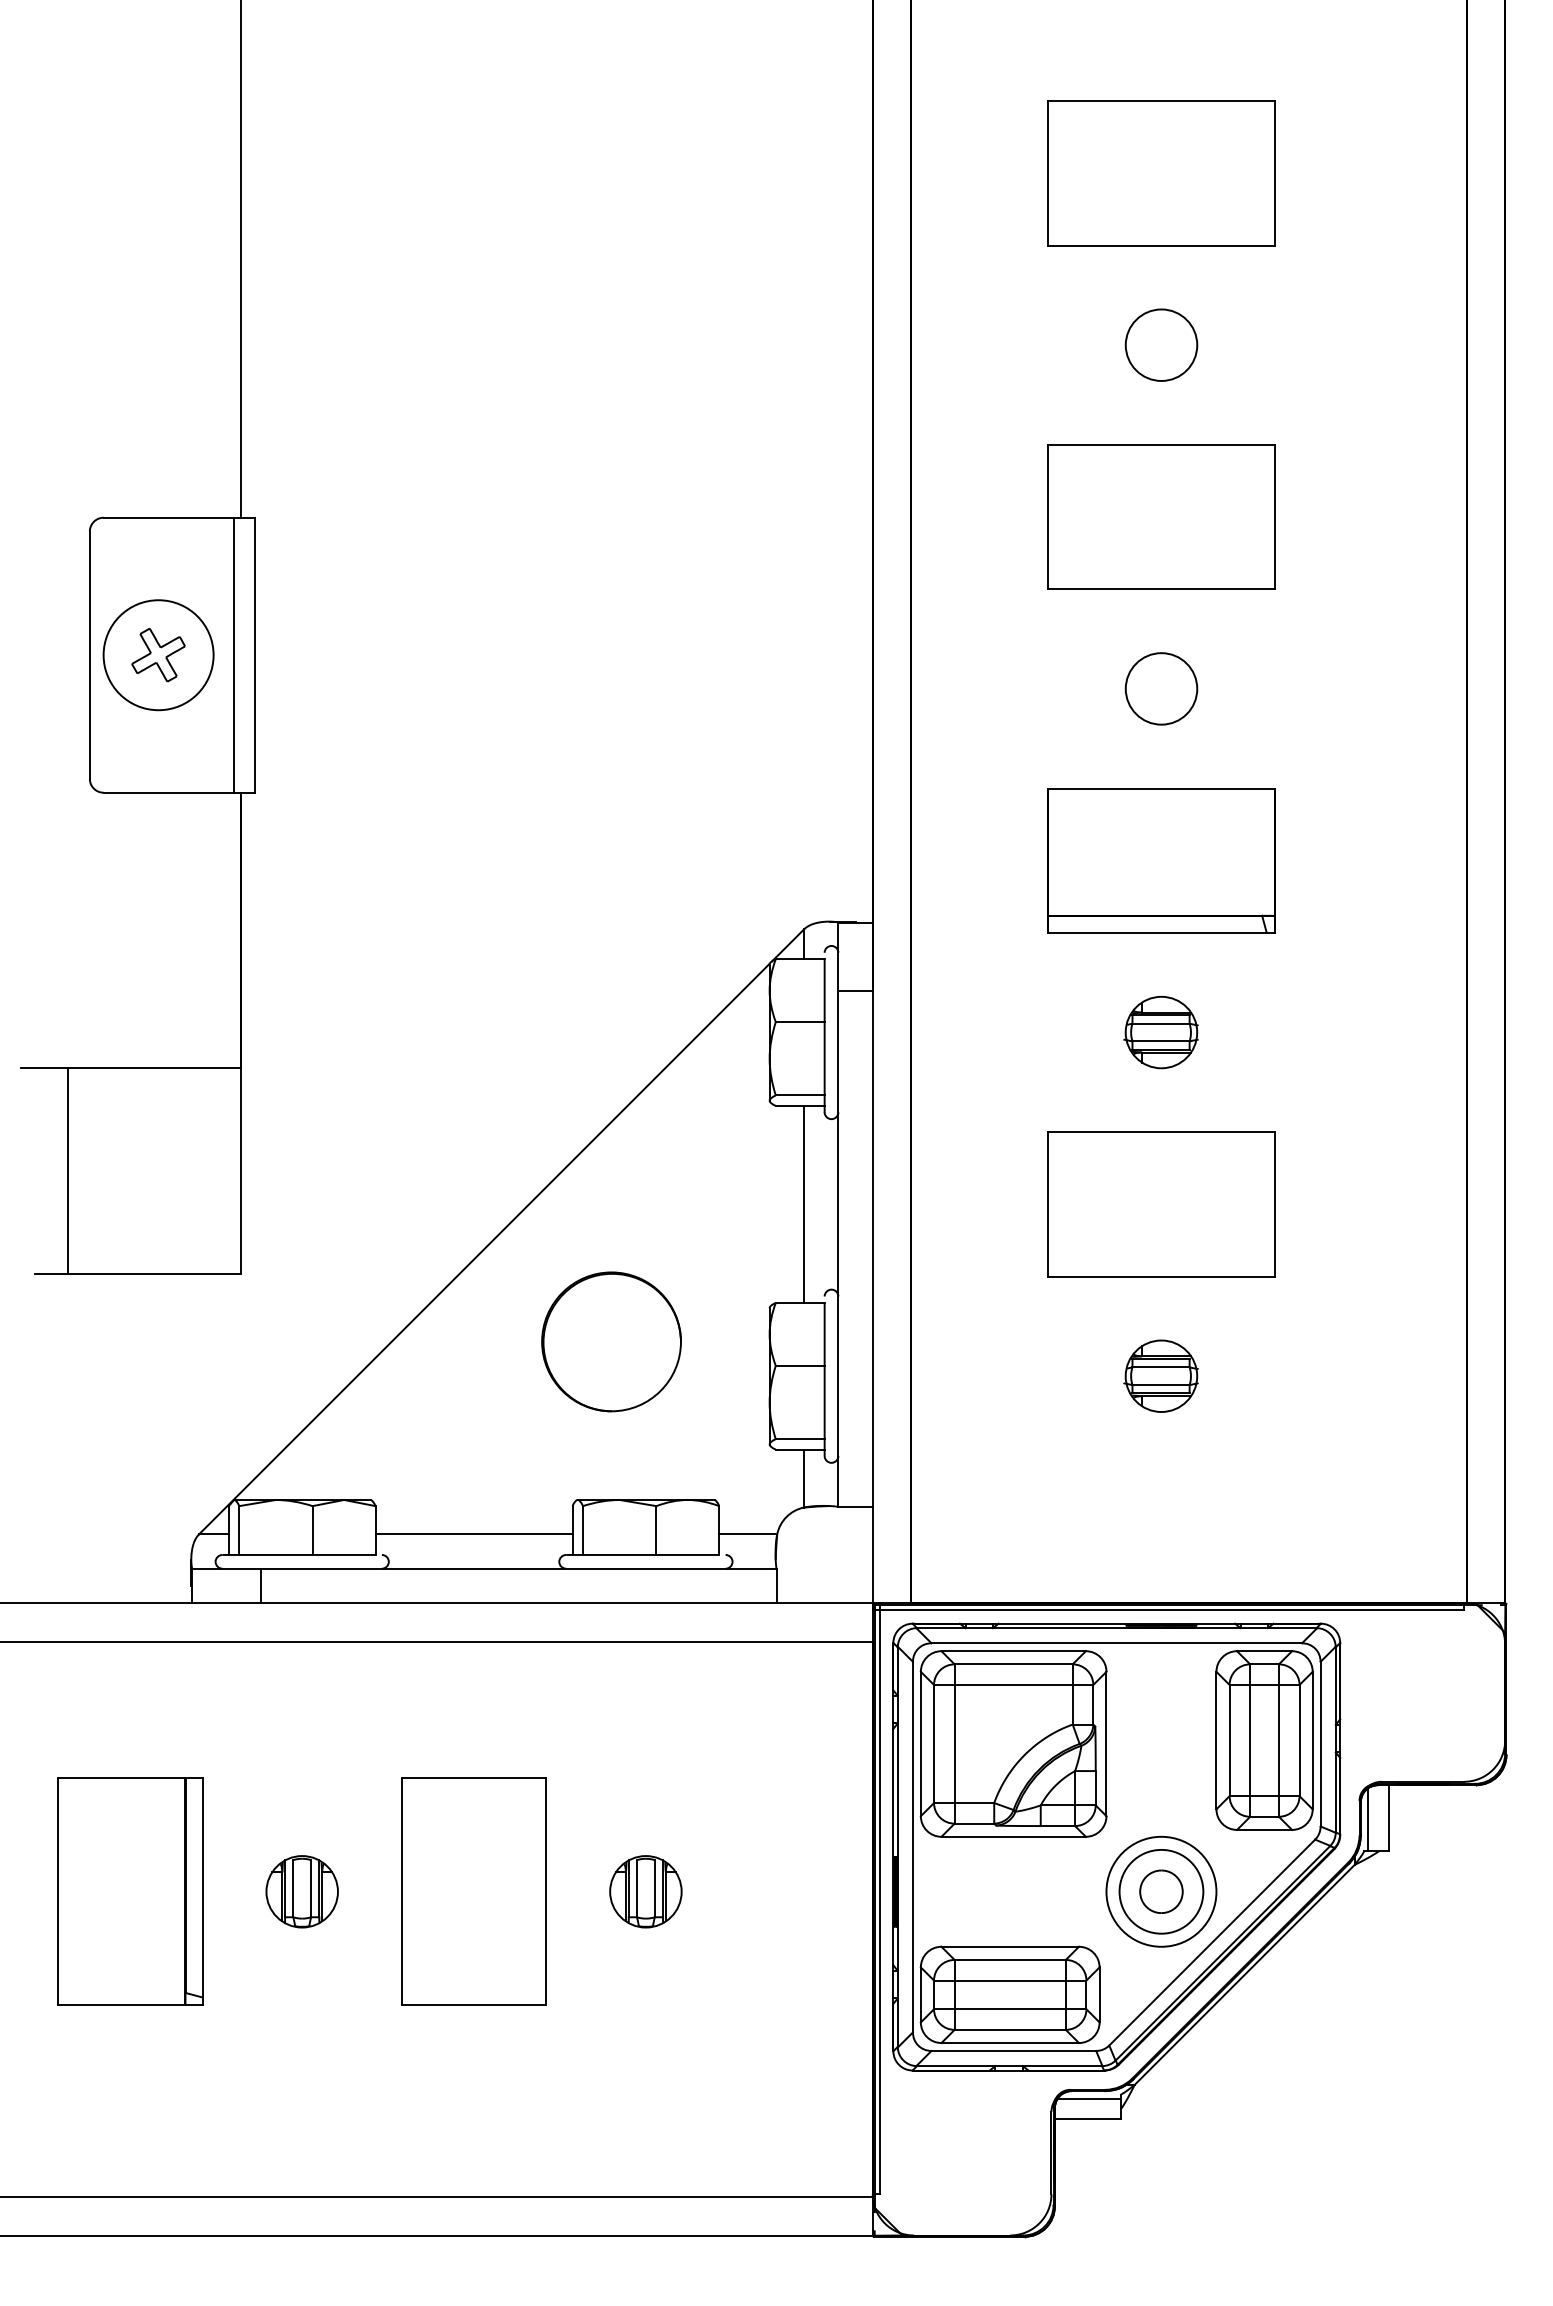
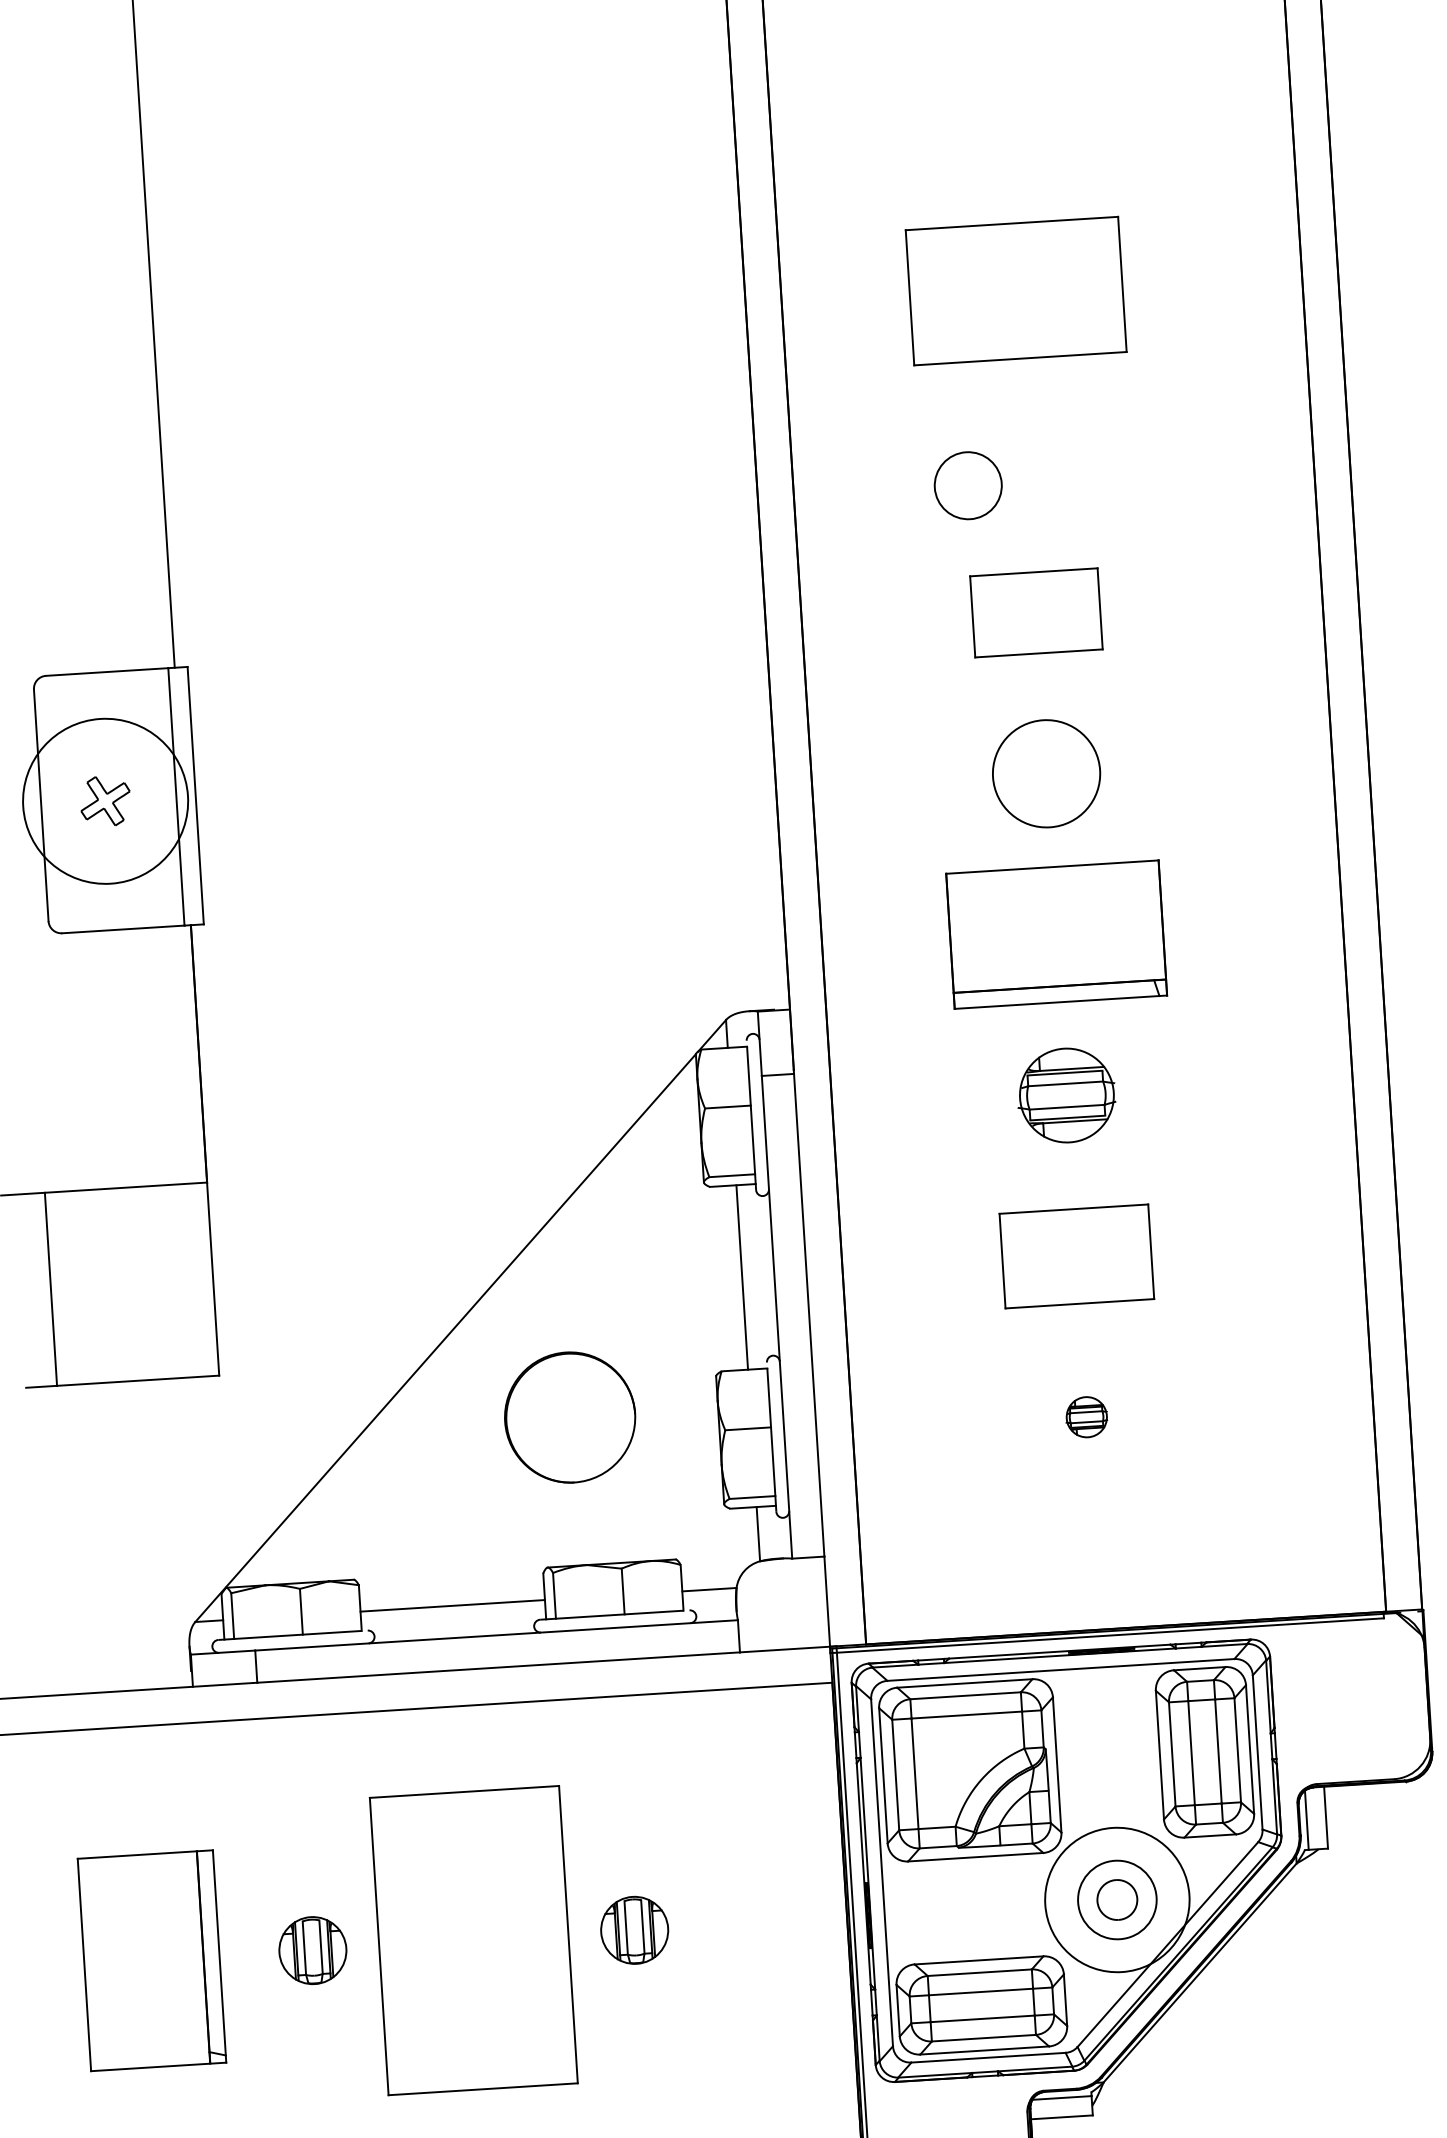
circle: (1161, 344) -> (968, 485), moved
part: (1161, 516) -> (1036, 612), size x0.6
circle: (158, 655) -> (105, 801), size x1.6
circle: (1161, 688) -> (1046, 773), size x1.6
part: (1160, 1032) -> (1065, 1095), size x1.4
part: (1161, 1204) -> (1076, 1256), size x0.7
part: (1160, 1375) -> (1086, 1416), size x0.6
part: (473, 1891) -> (473, 1940), size x1.4
circle: (1161, 1891) -> (1117, 1899), size x1.4

